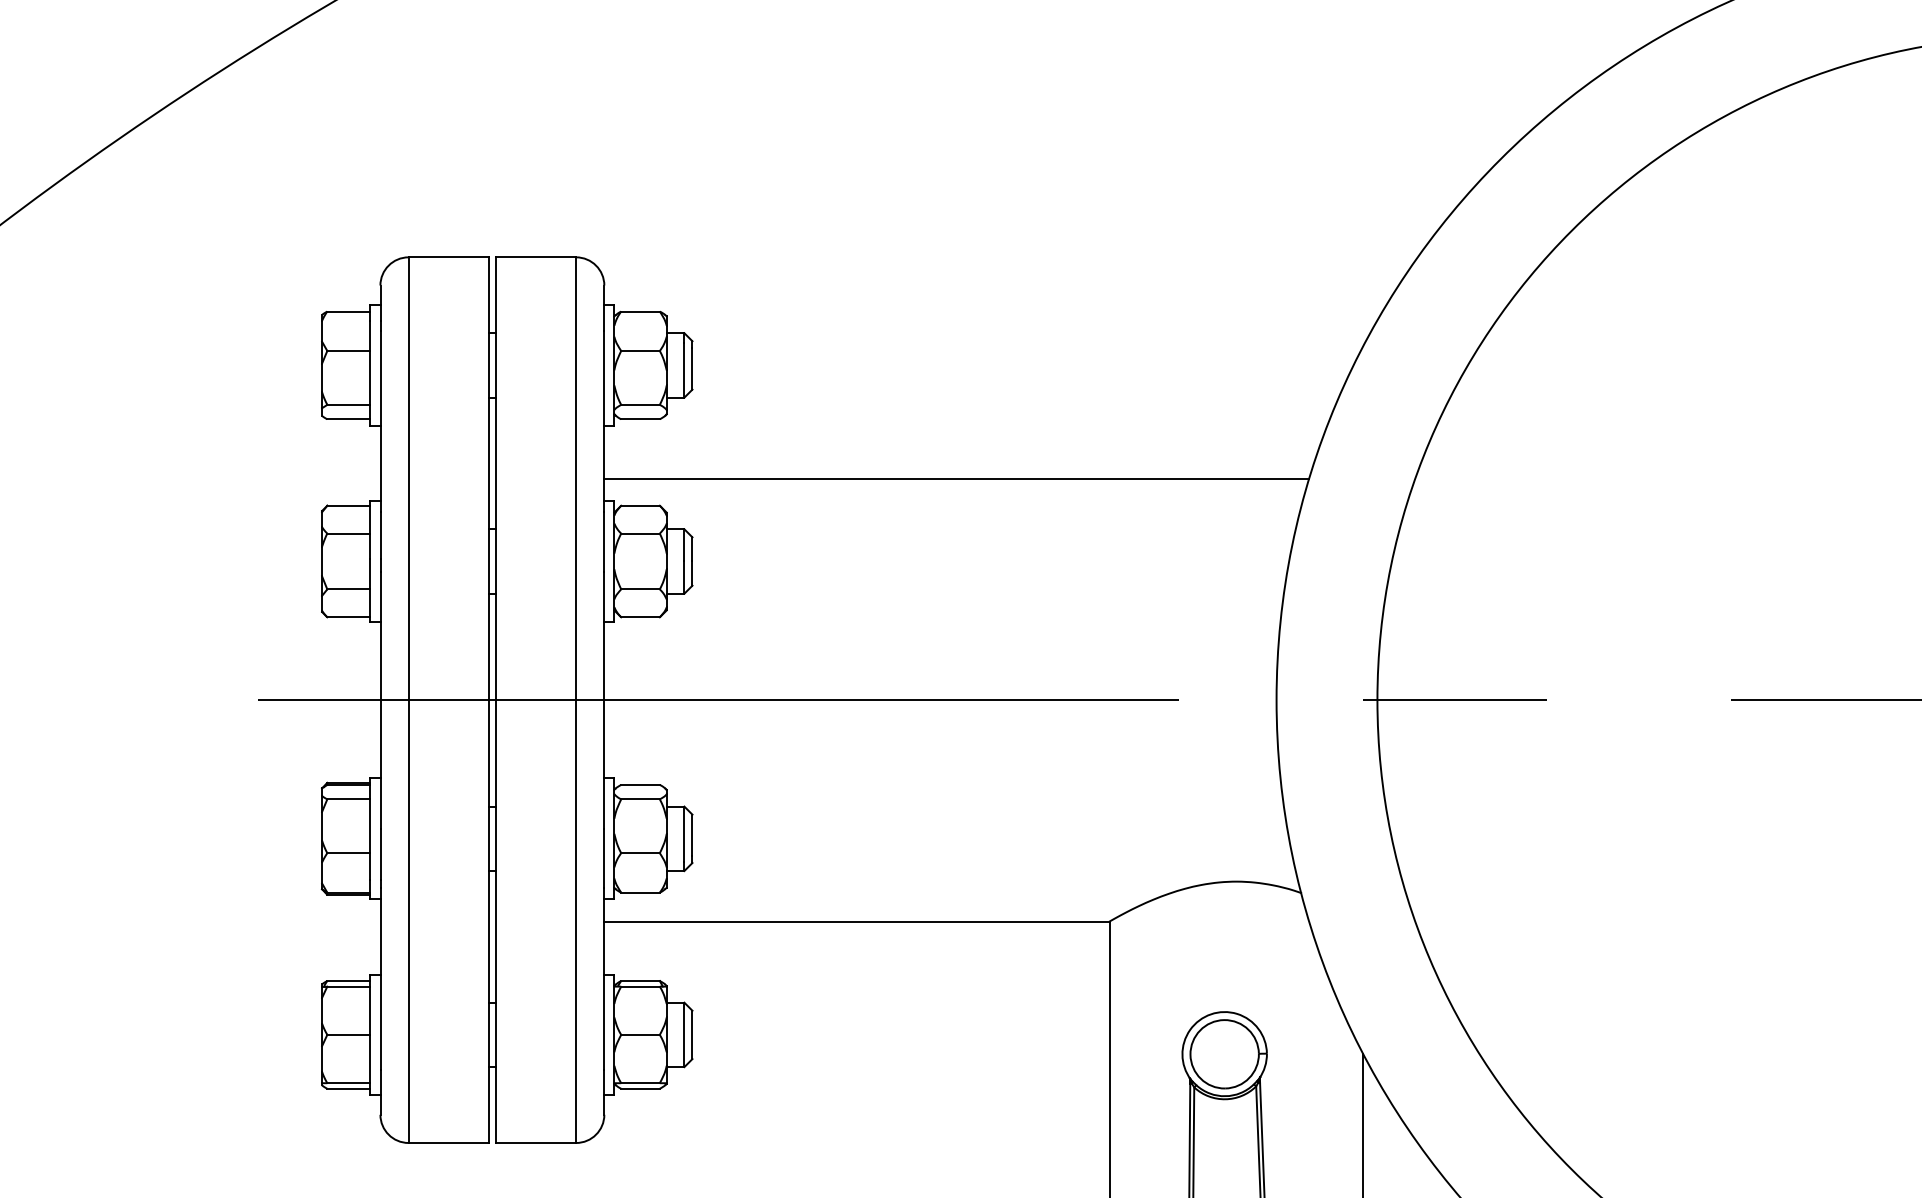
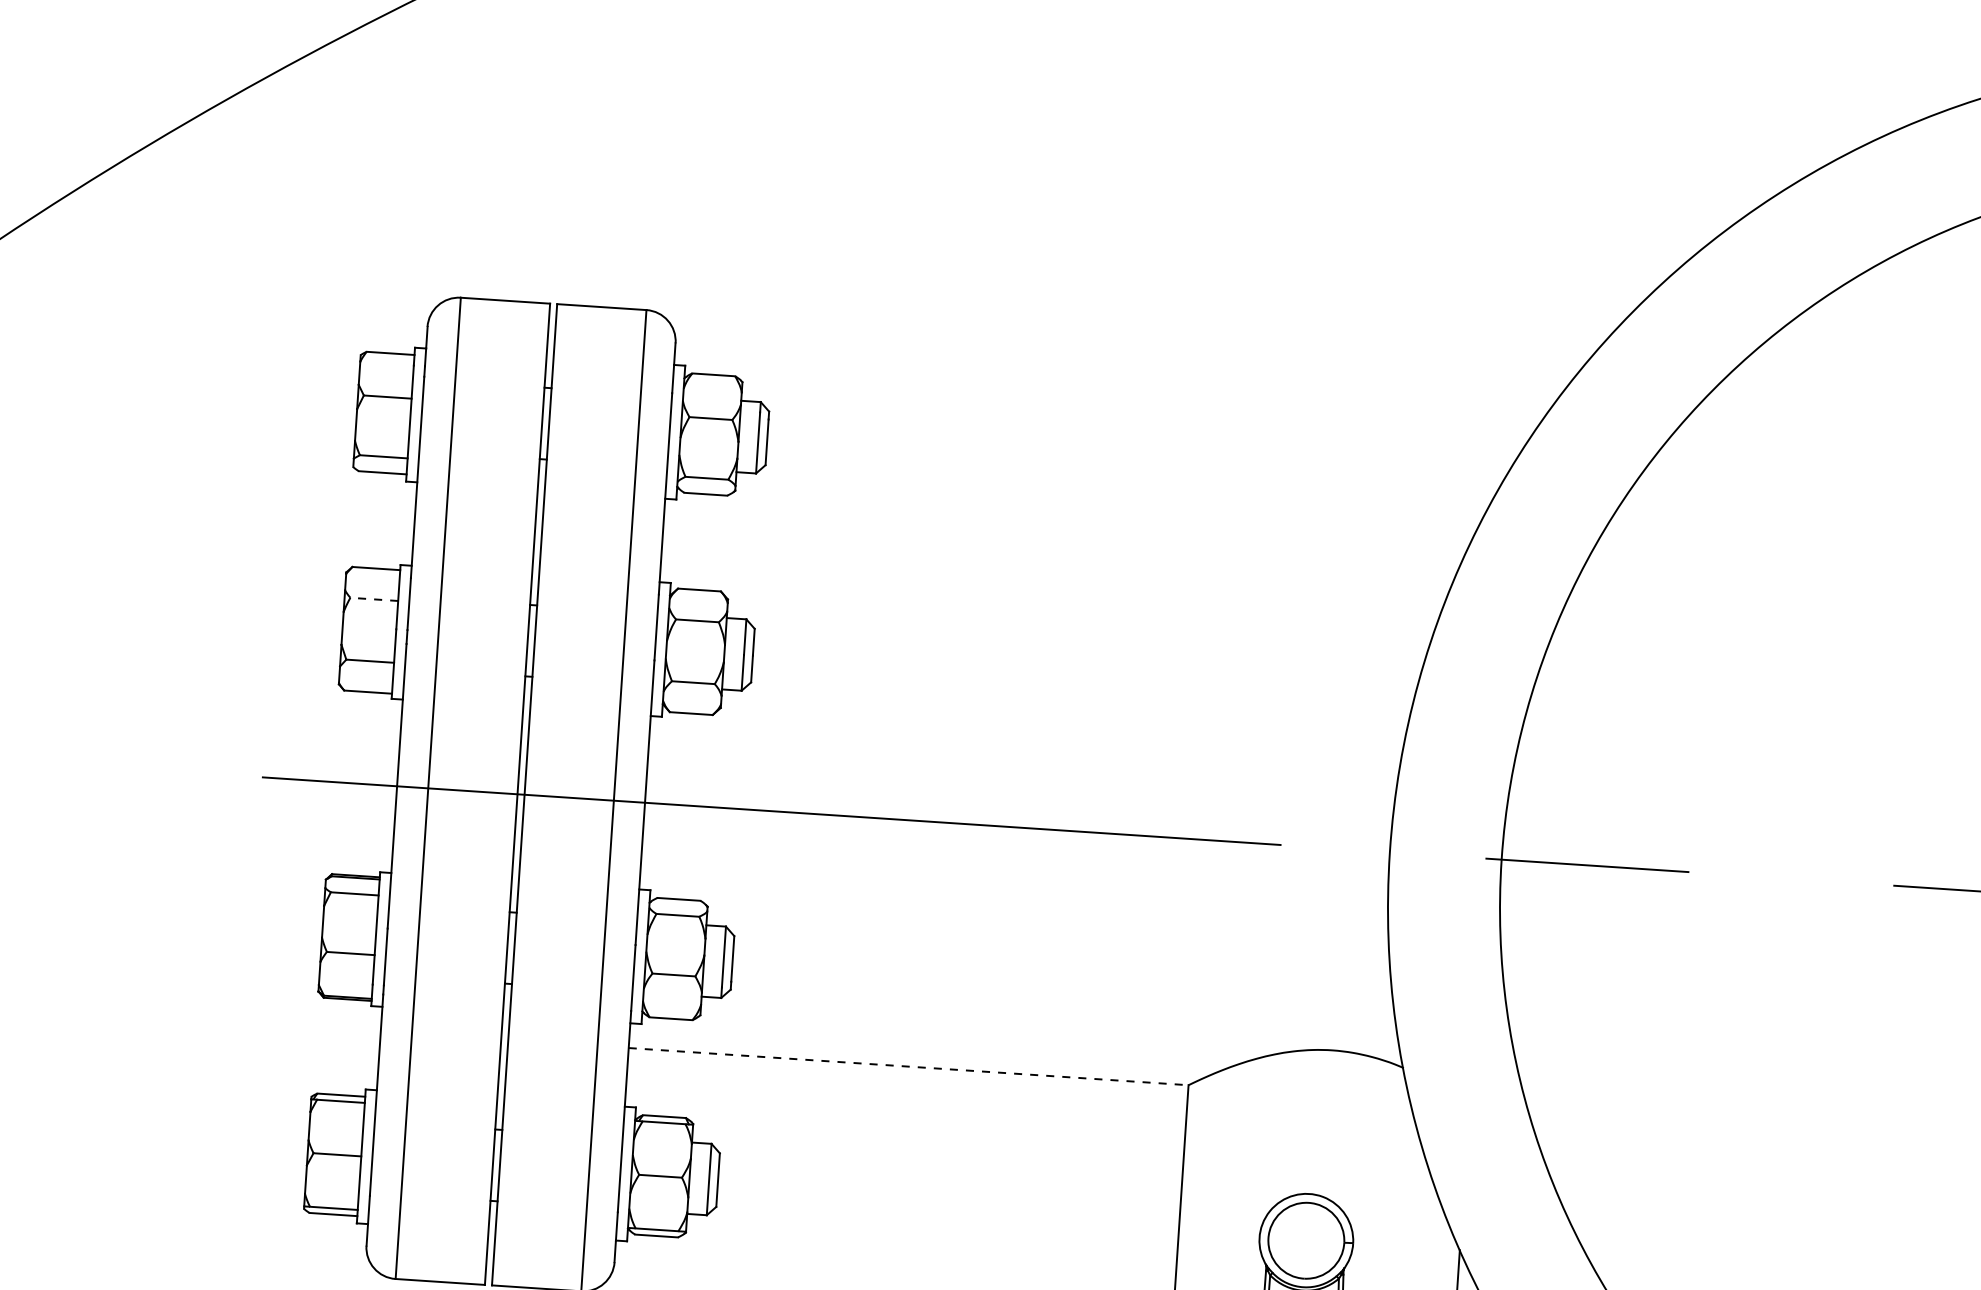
line: (956, 478) -> (1051, 583), removed
line: (348, 533) -> (373, 599), solid -> dashed
line: (856, 921) -> (908, 1066), solid -> dashed

